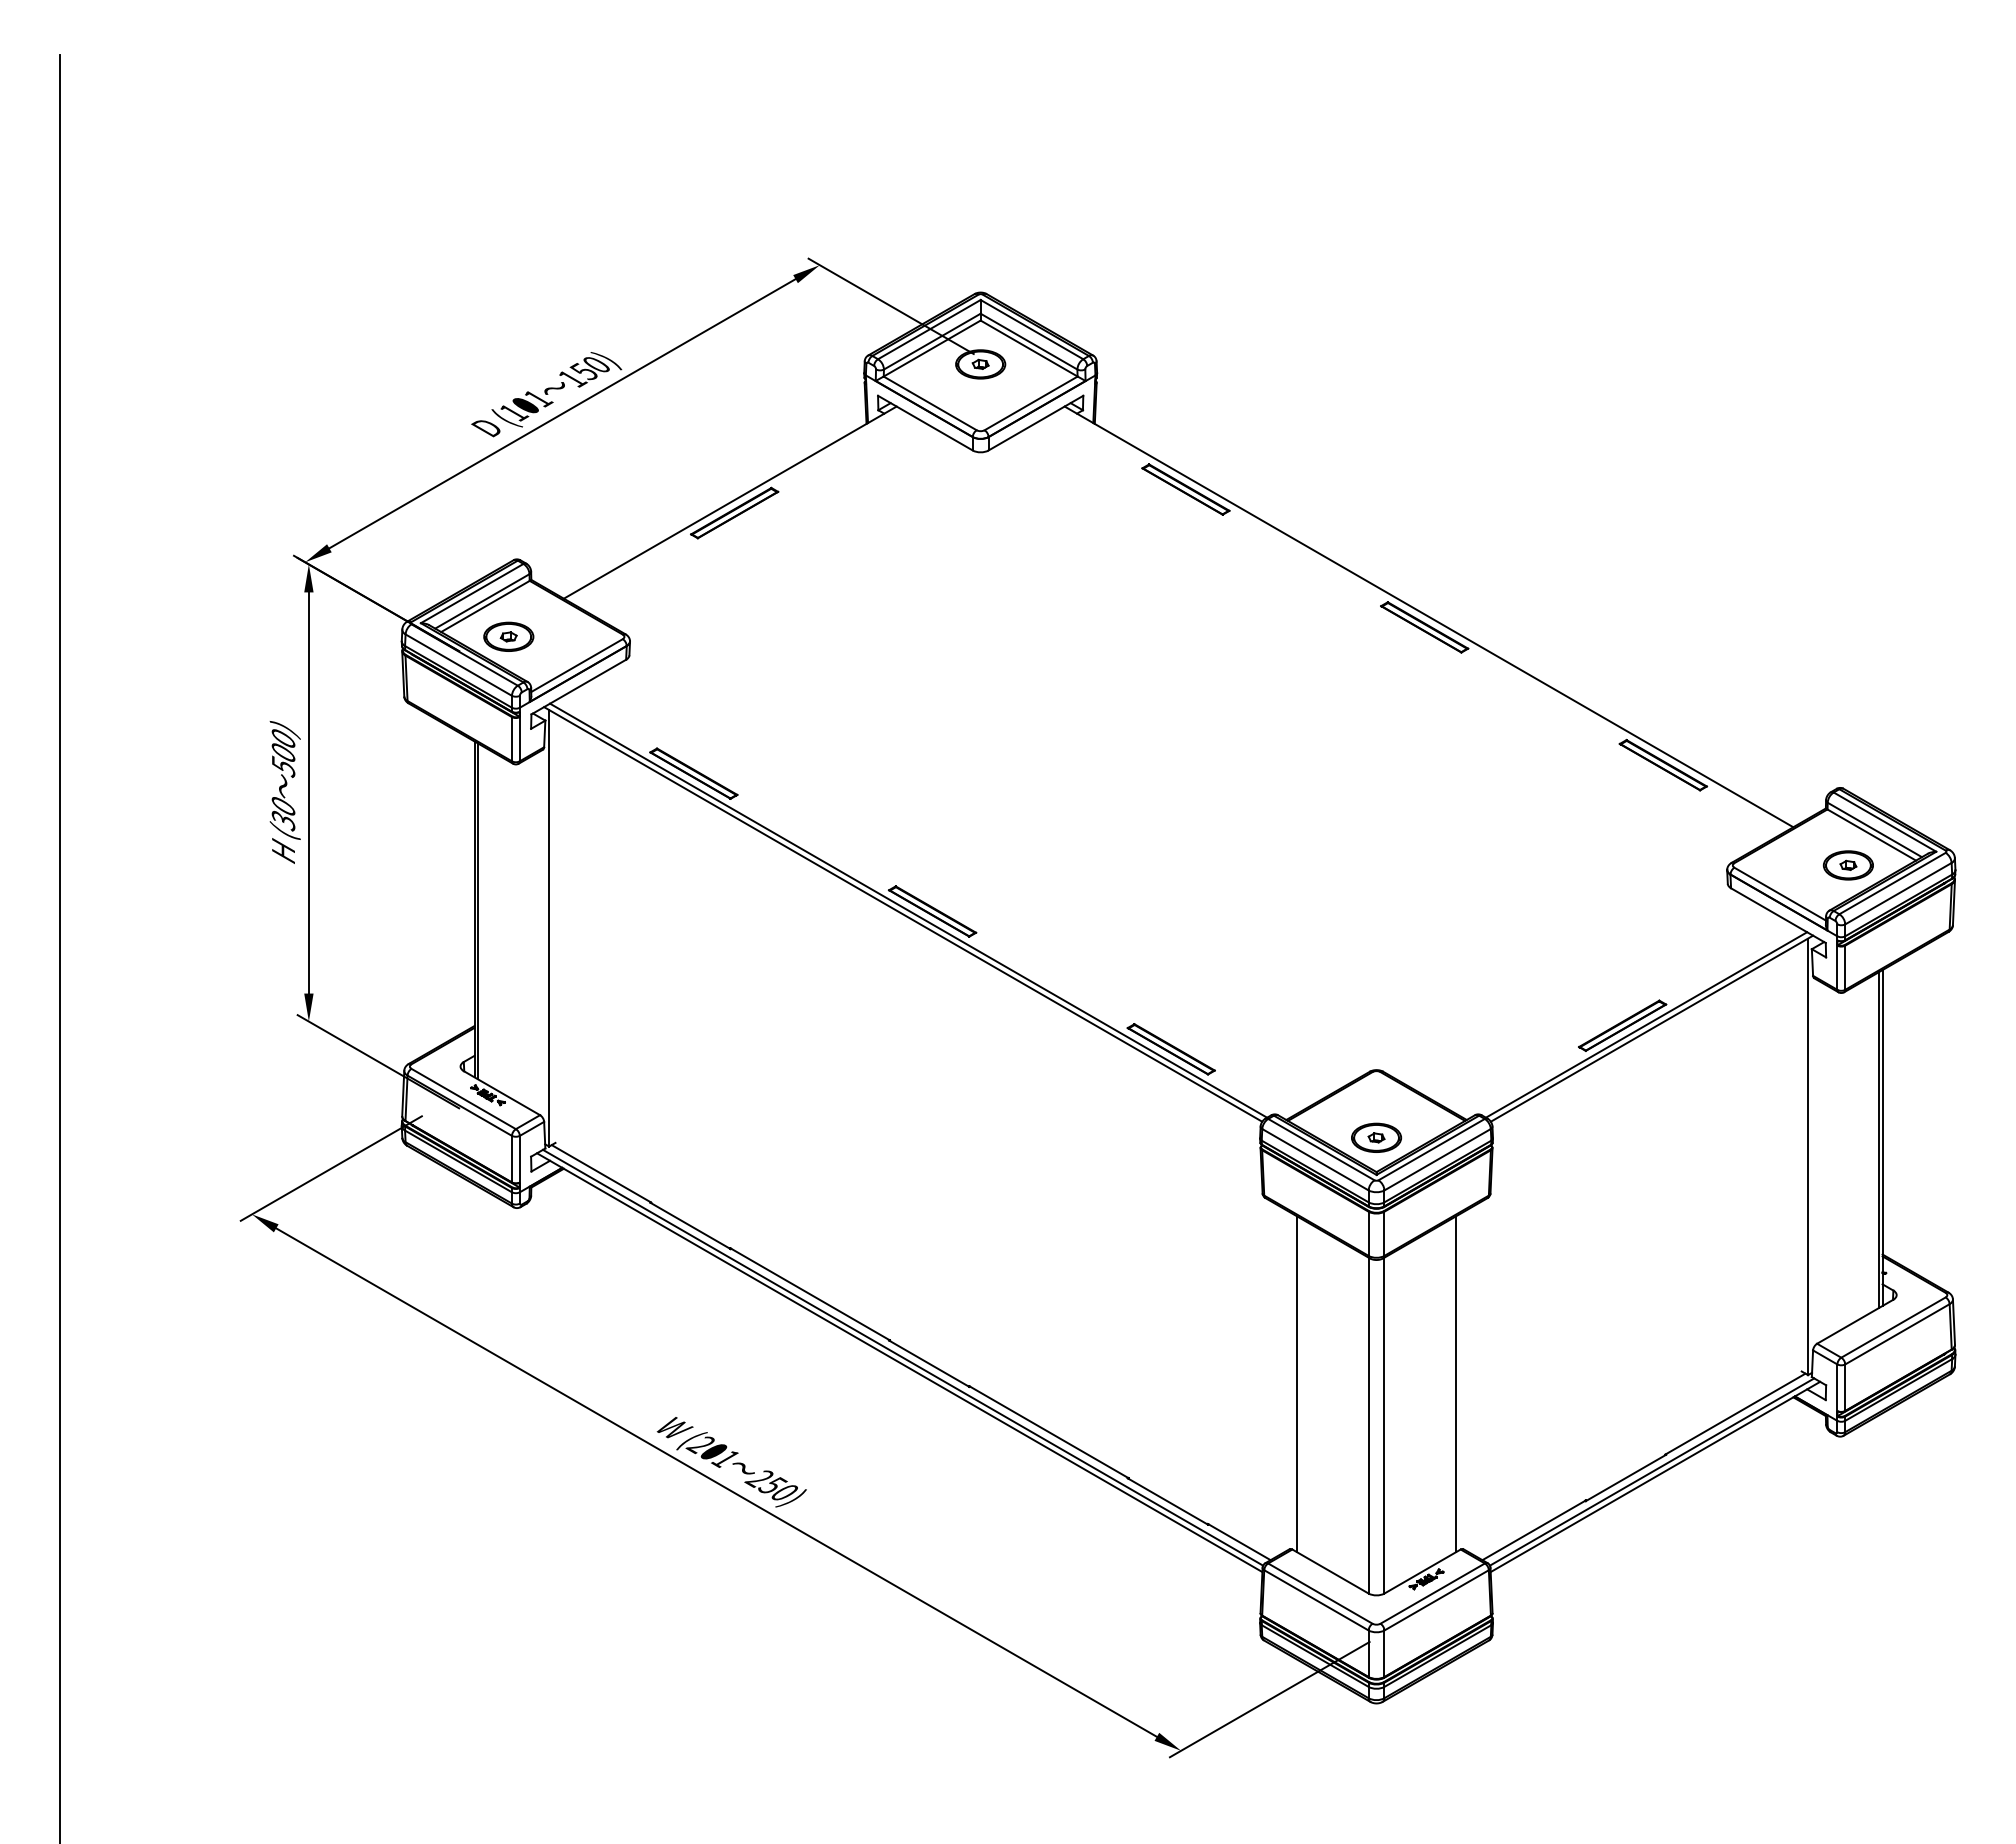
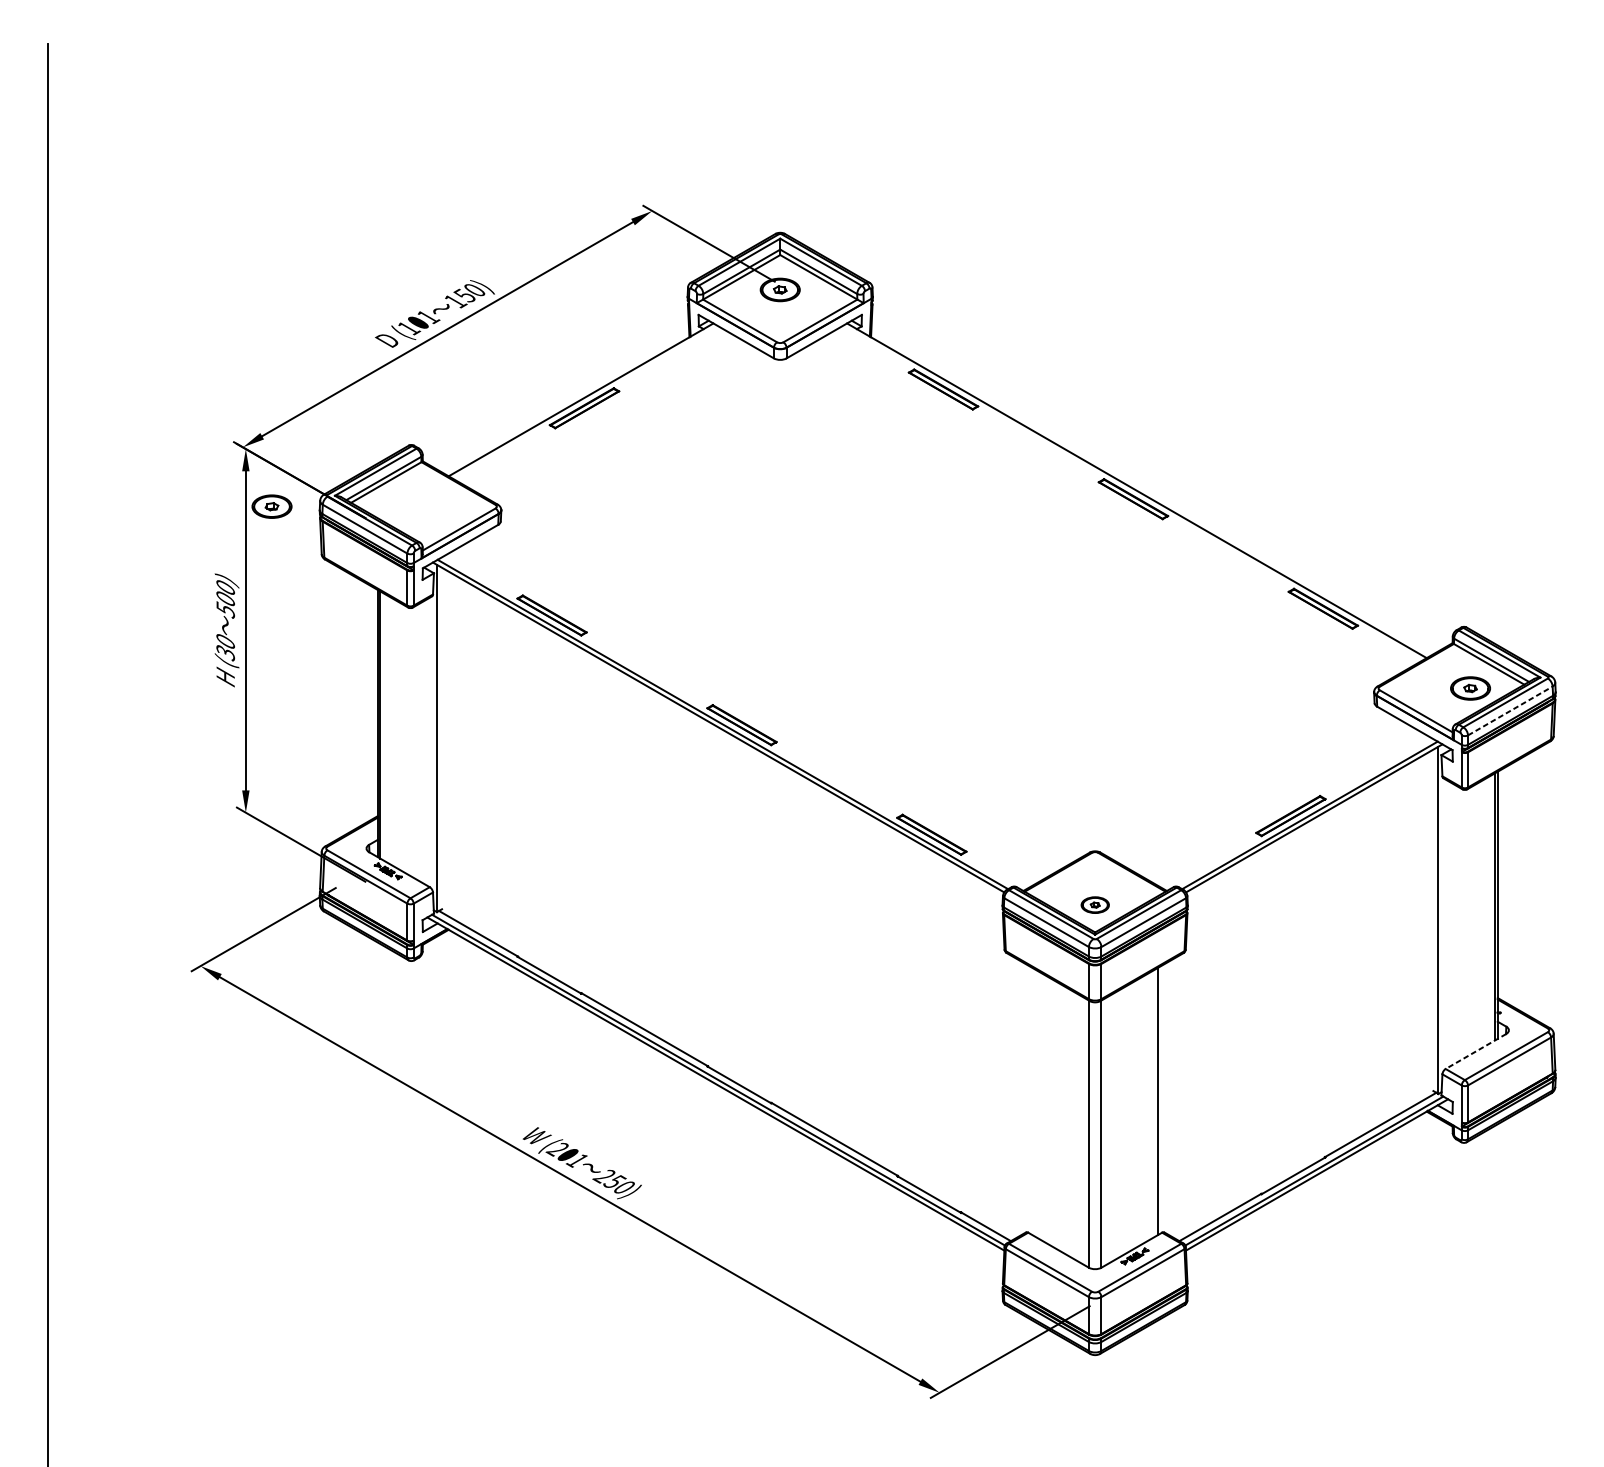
part: (508, 636) -> (271, 506), moved
line: (1898, 893) -> (1510, 710), solid -> dashed
part: (1376, 1137) -> (1095, 904), size x0.7
line: (1854, 1321) -> (1475, 1051), solid -> dashed
line: (1297, 1384) -> (1032, 1101), removed

